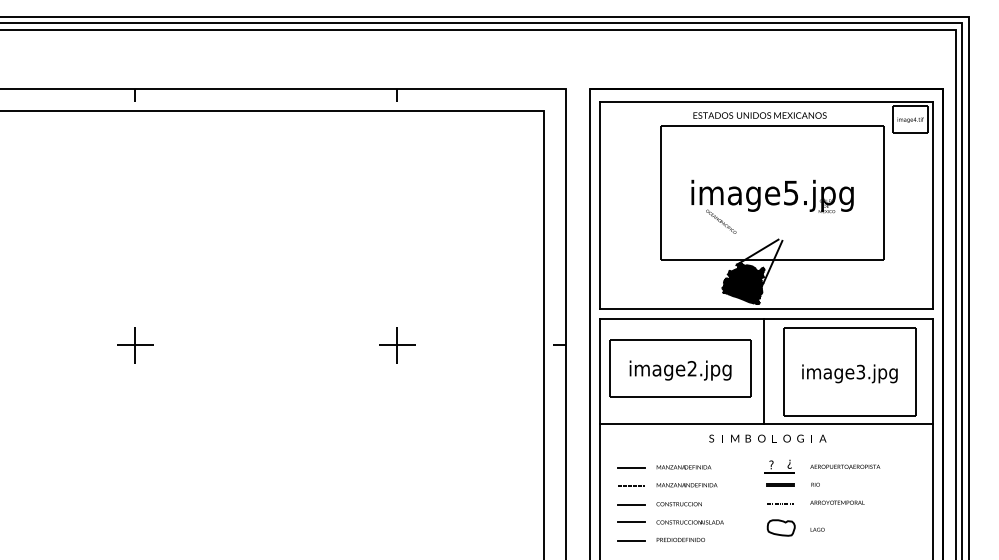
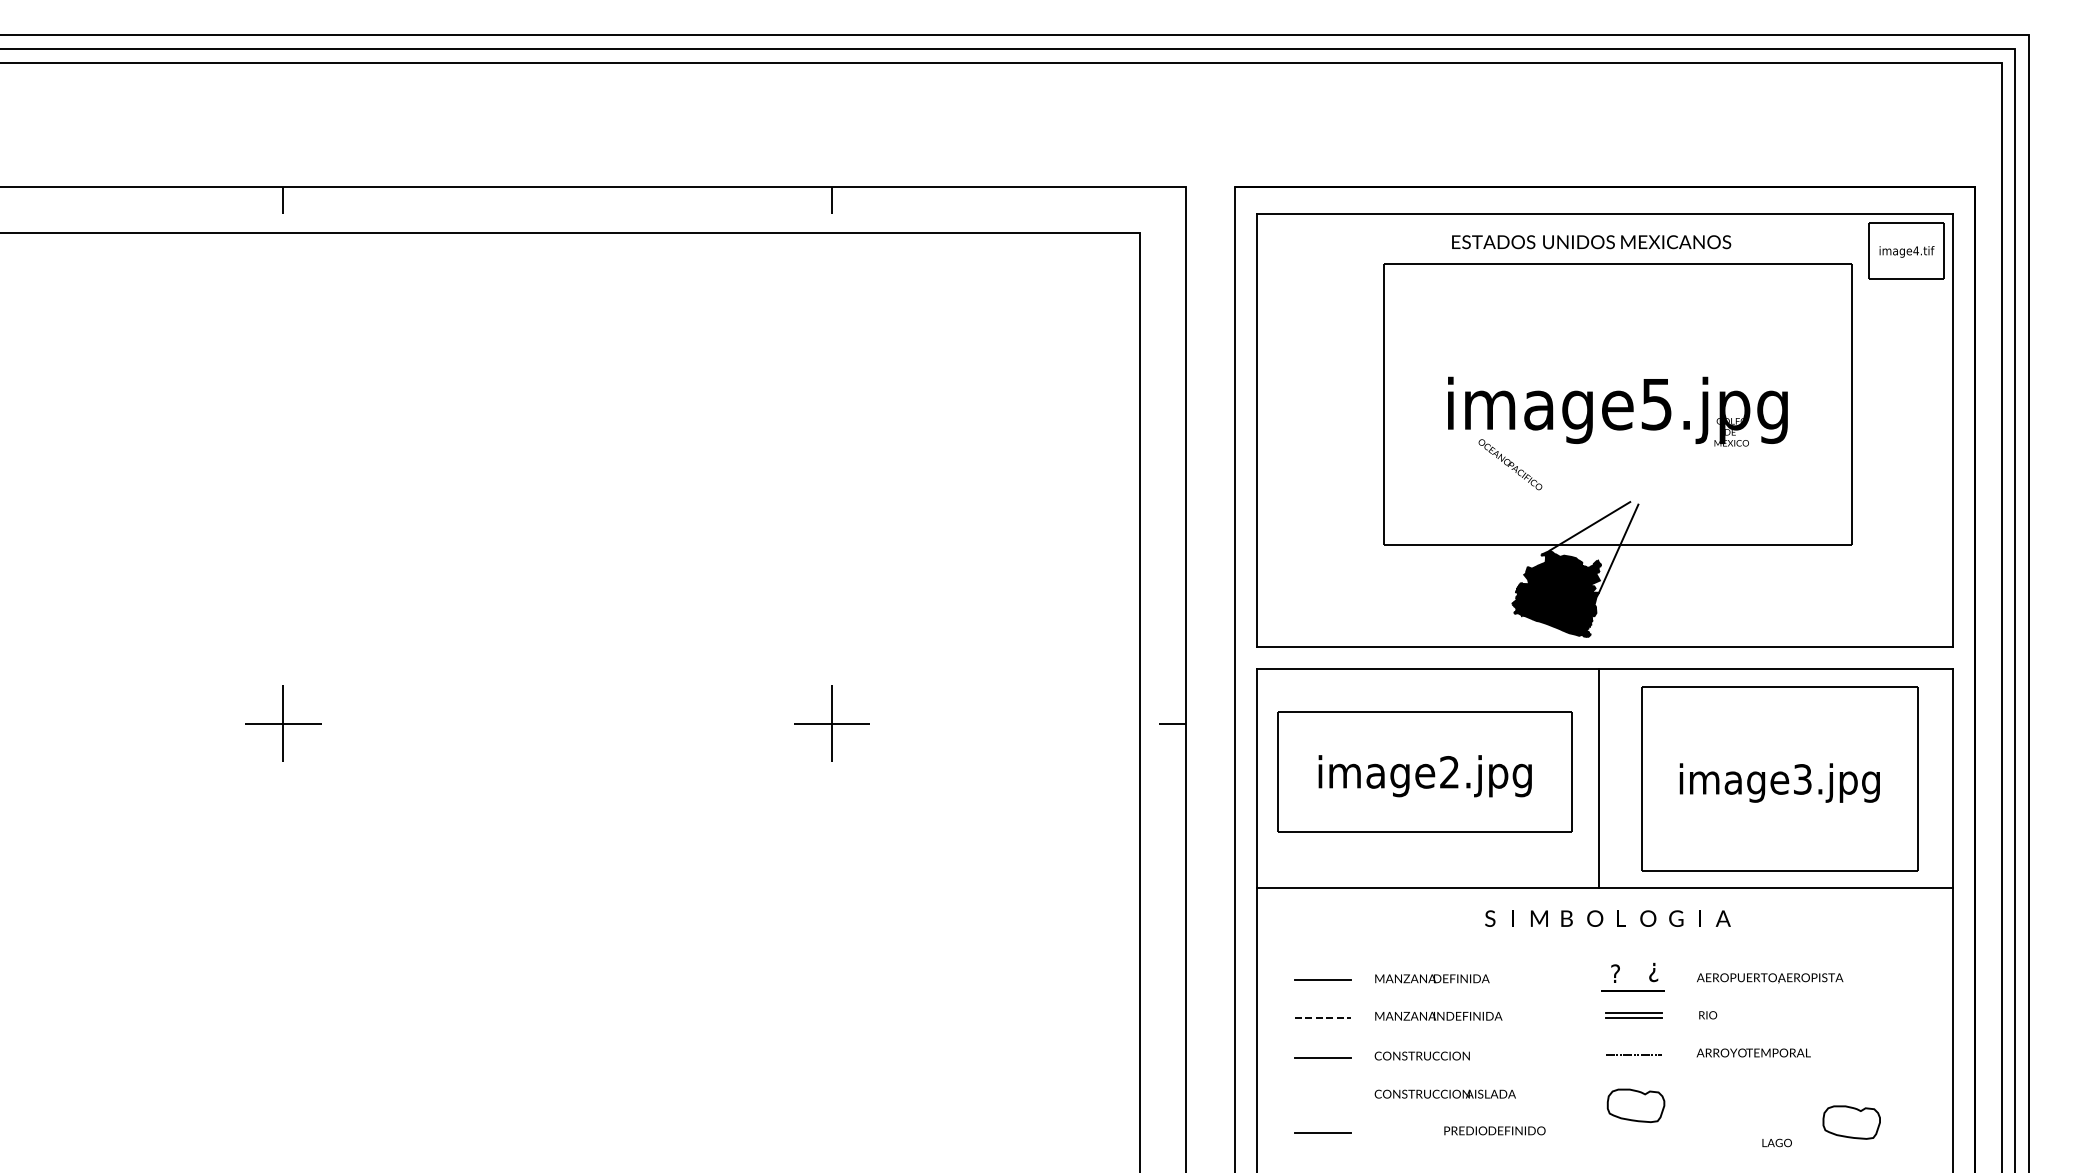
line: (631, 522) -> (1322, 1094), removed
text: (817, 529) -> (1776, 1142), moved
part: (883, 535) -> (1850, 1121), added
text: (680, 539) -> (1494, 1129), moved

